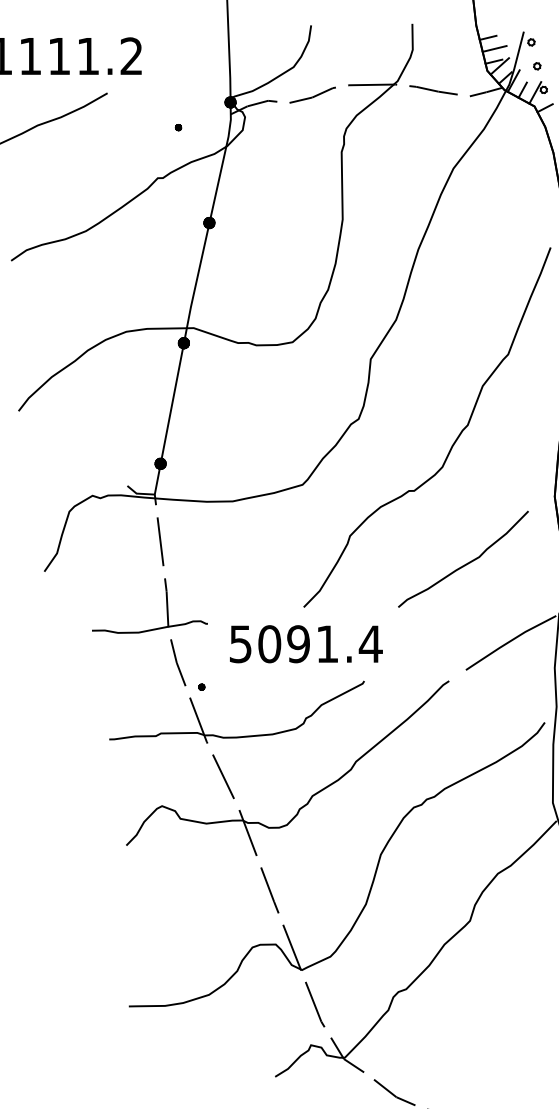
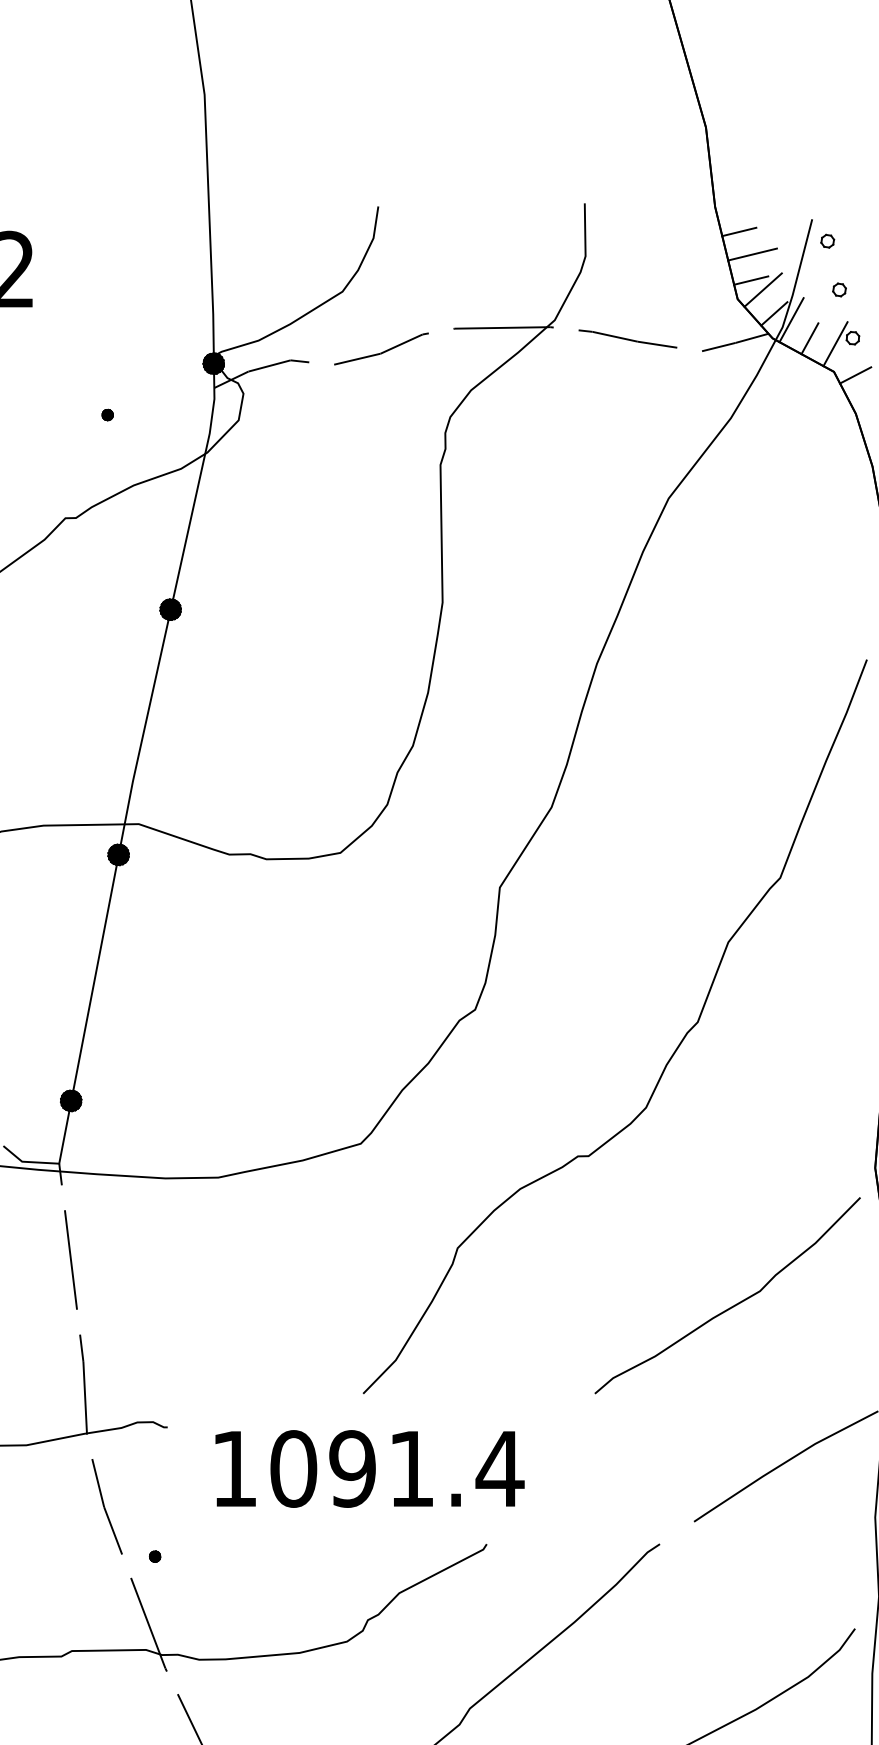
curve: (467, 562) -> (735, 1302), moved
text: (240, 644) -> (234, 1469), 5091.4 -> 1091.4

